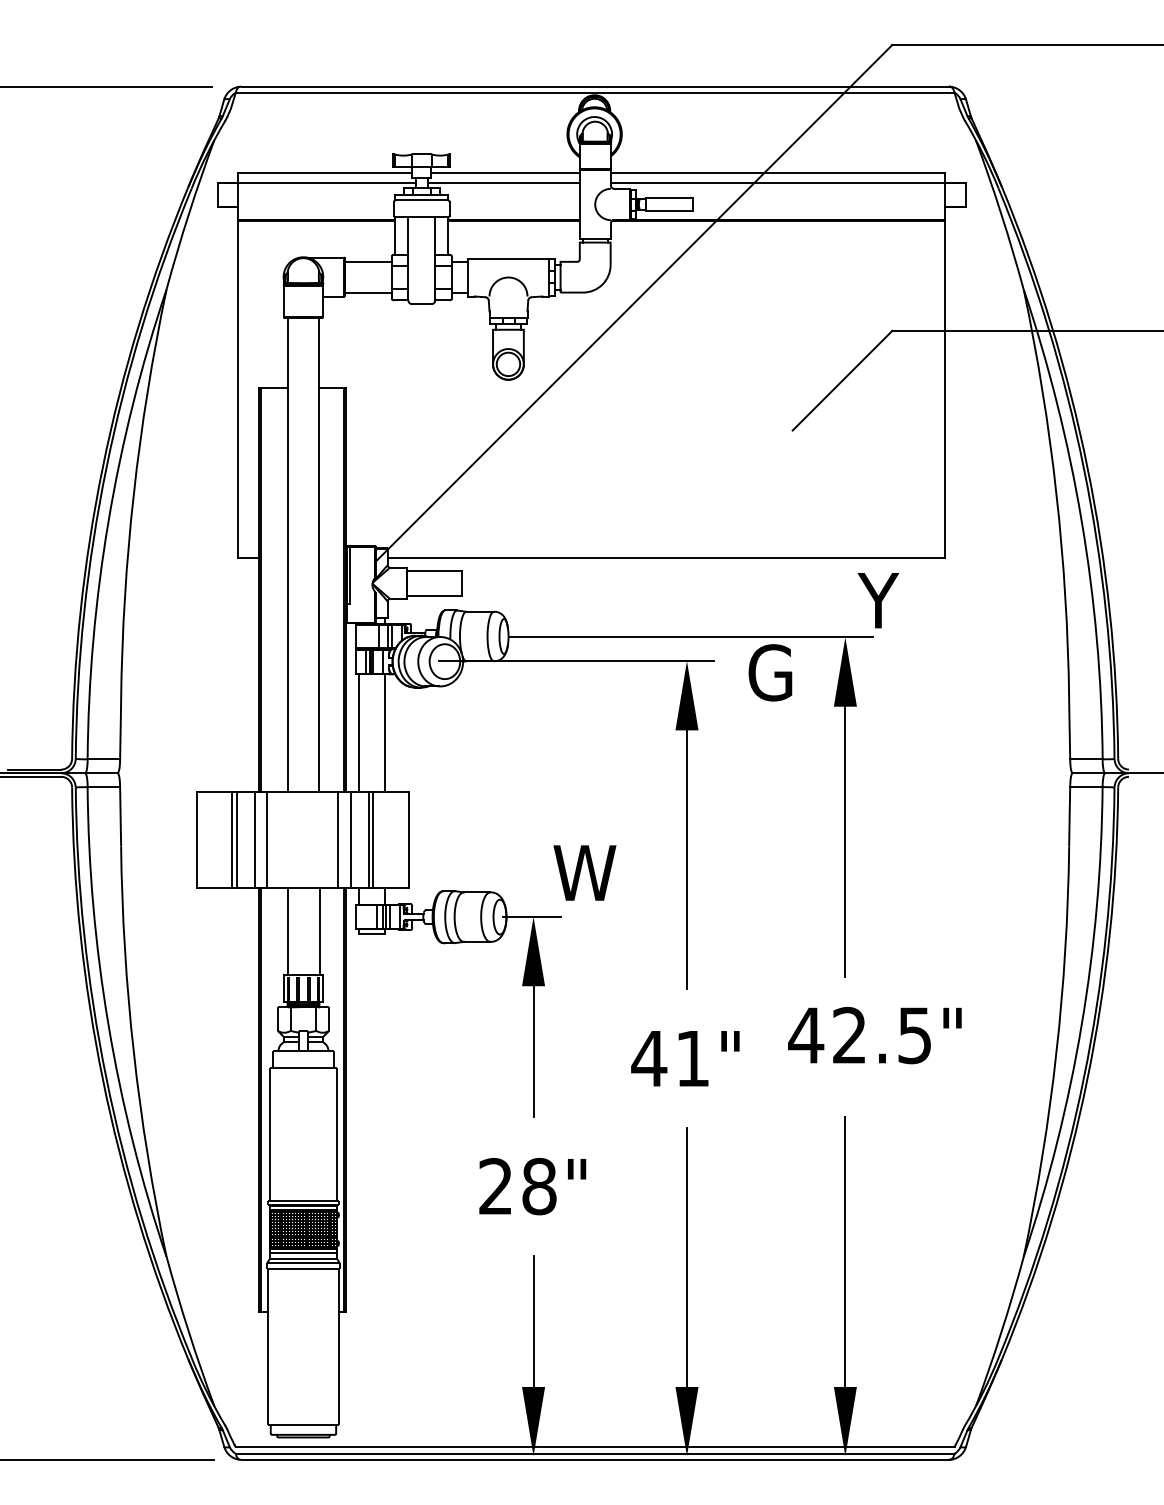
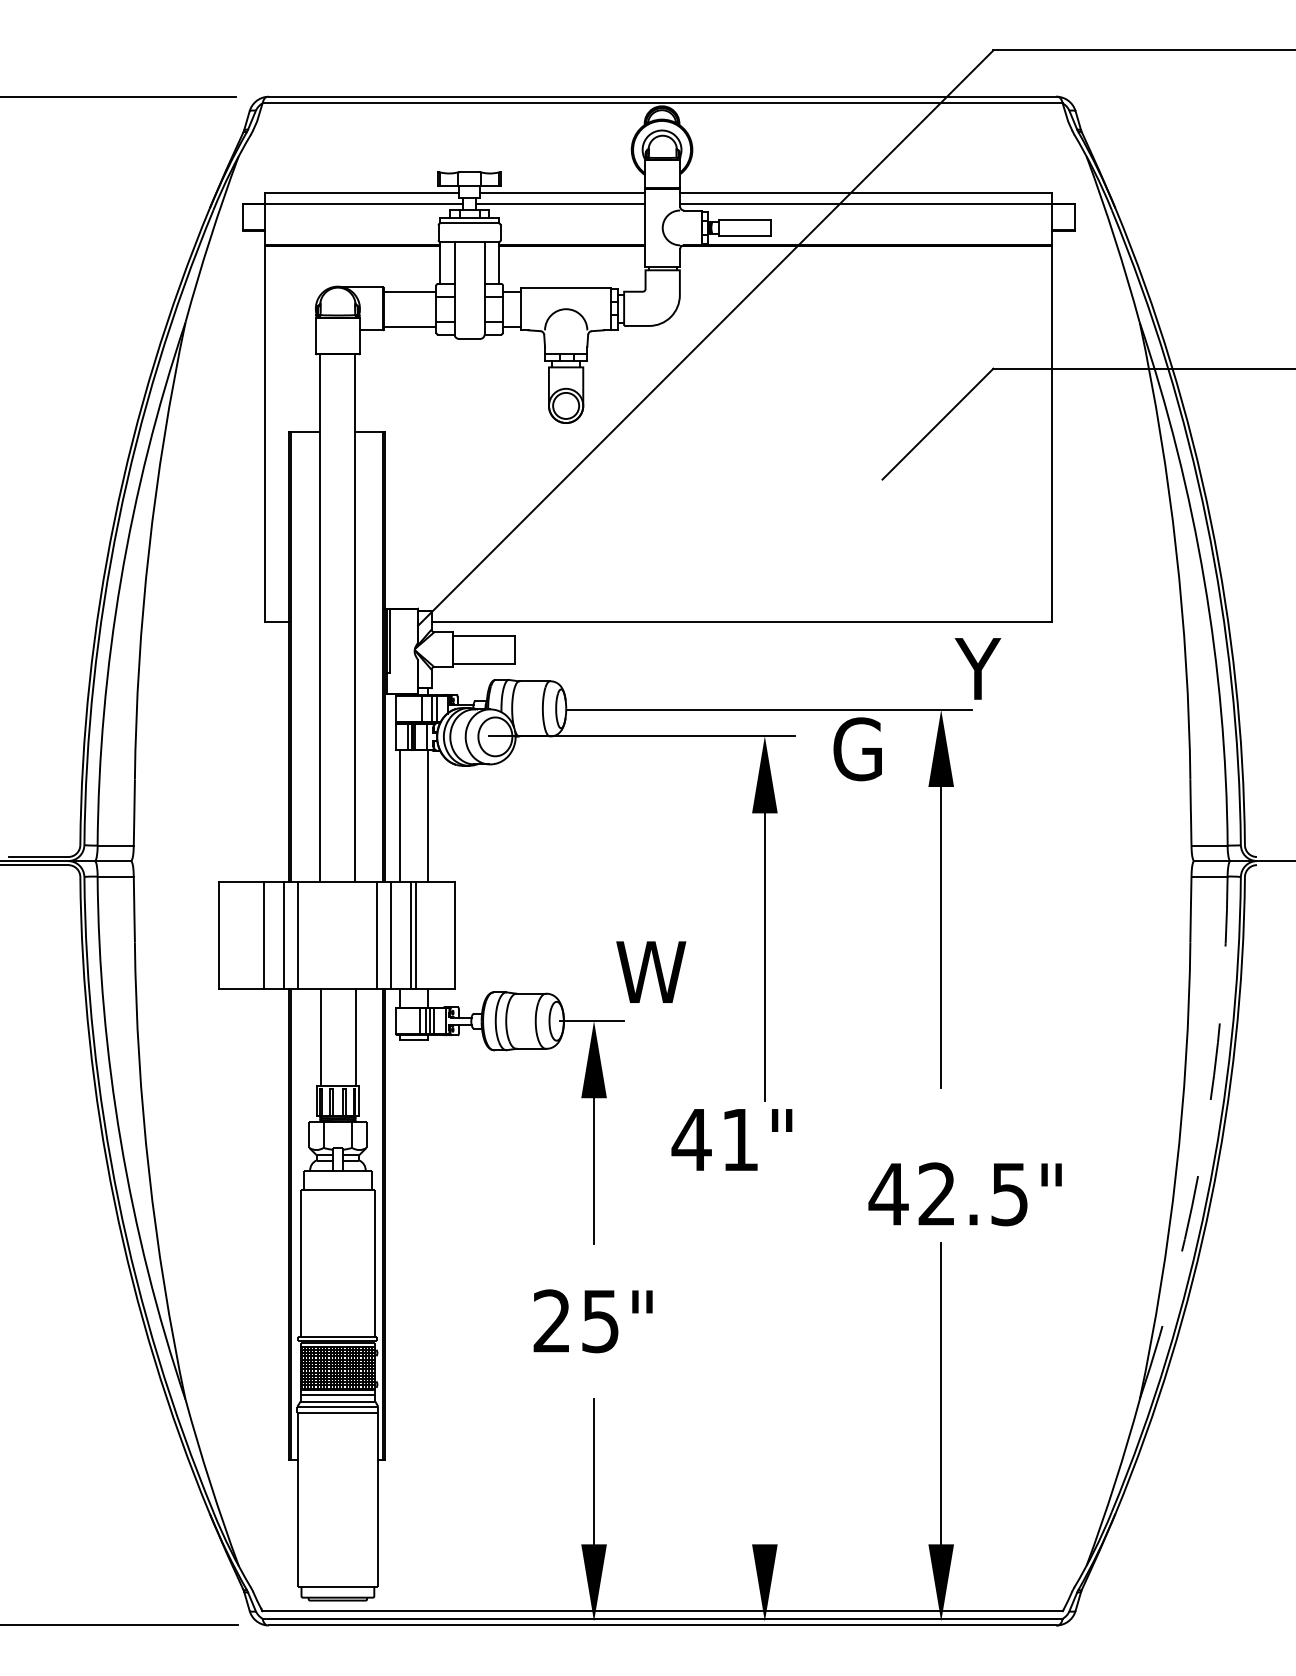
line: (232, 840) -> (258, 935), removed
arc: (1081, 1025) -> (1204, 1141), solid -> dashed
text: (874, 1035) -> (964, 1194), moved
text: (685, 1058) -> (732, 1139), moved
text: (539, 1186) -> (600, 1321), 28" -> 25"
line: (686, 1257) -> (764, 1400), removed

